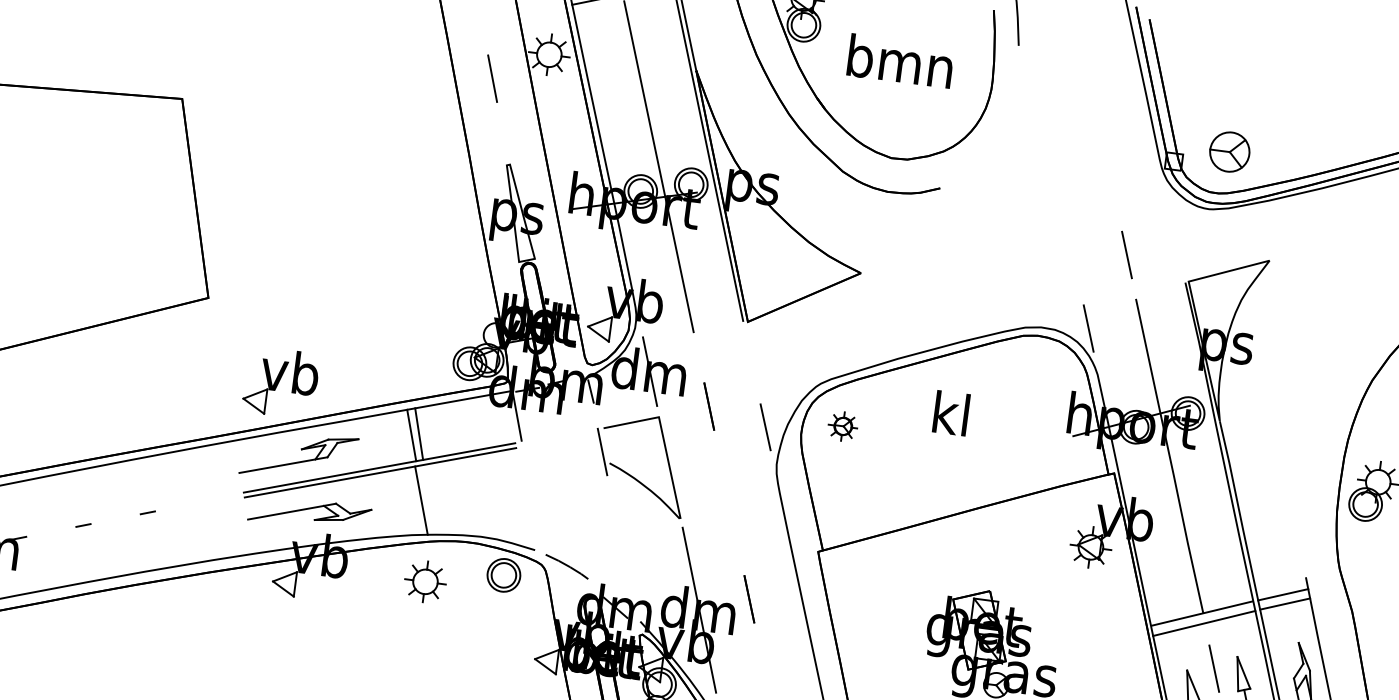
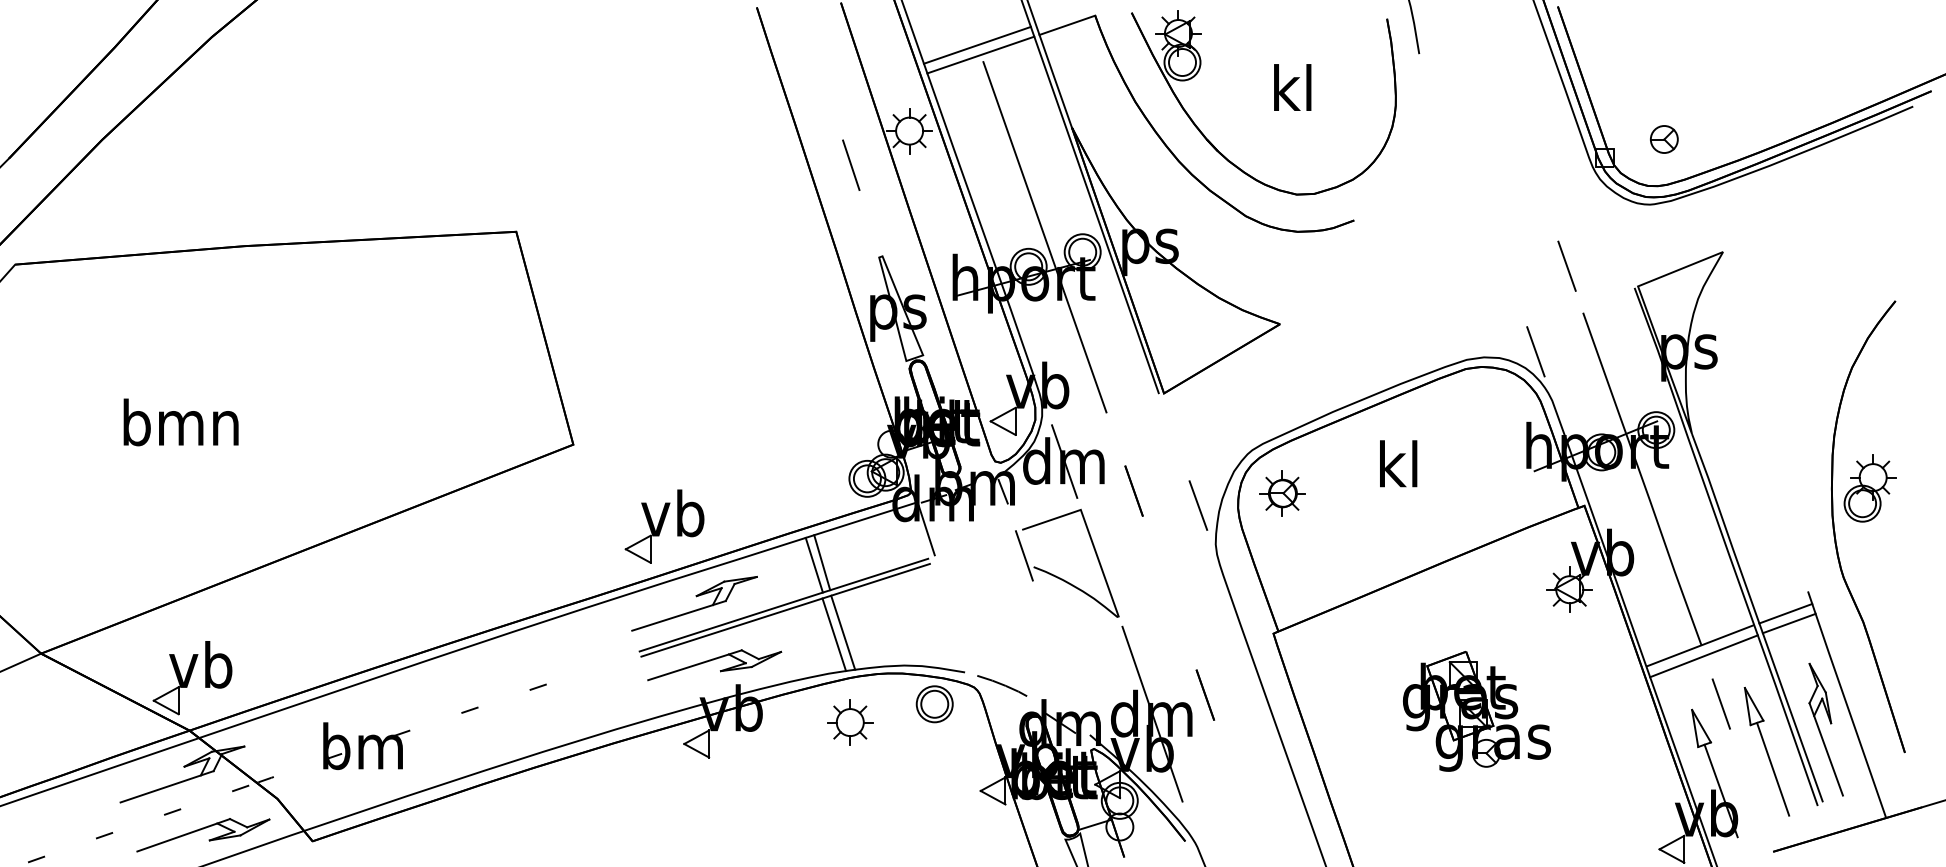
text: (900, 60) -> (1292, 87), bmn -> kl
part: (1230, 152) -> (1664, 139), size x0.62
part: (843, 426) -> (1282, 493), size x1.43
line: (430, 499) -> (843, 632), added

